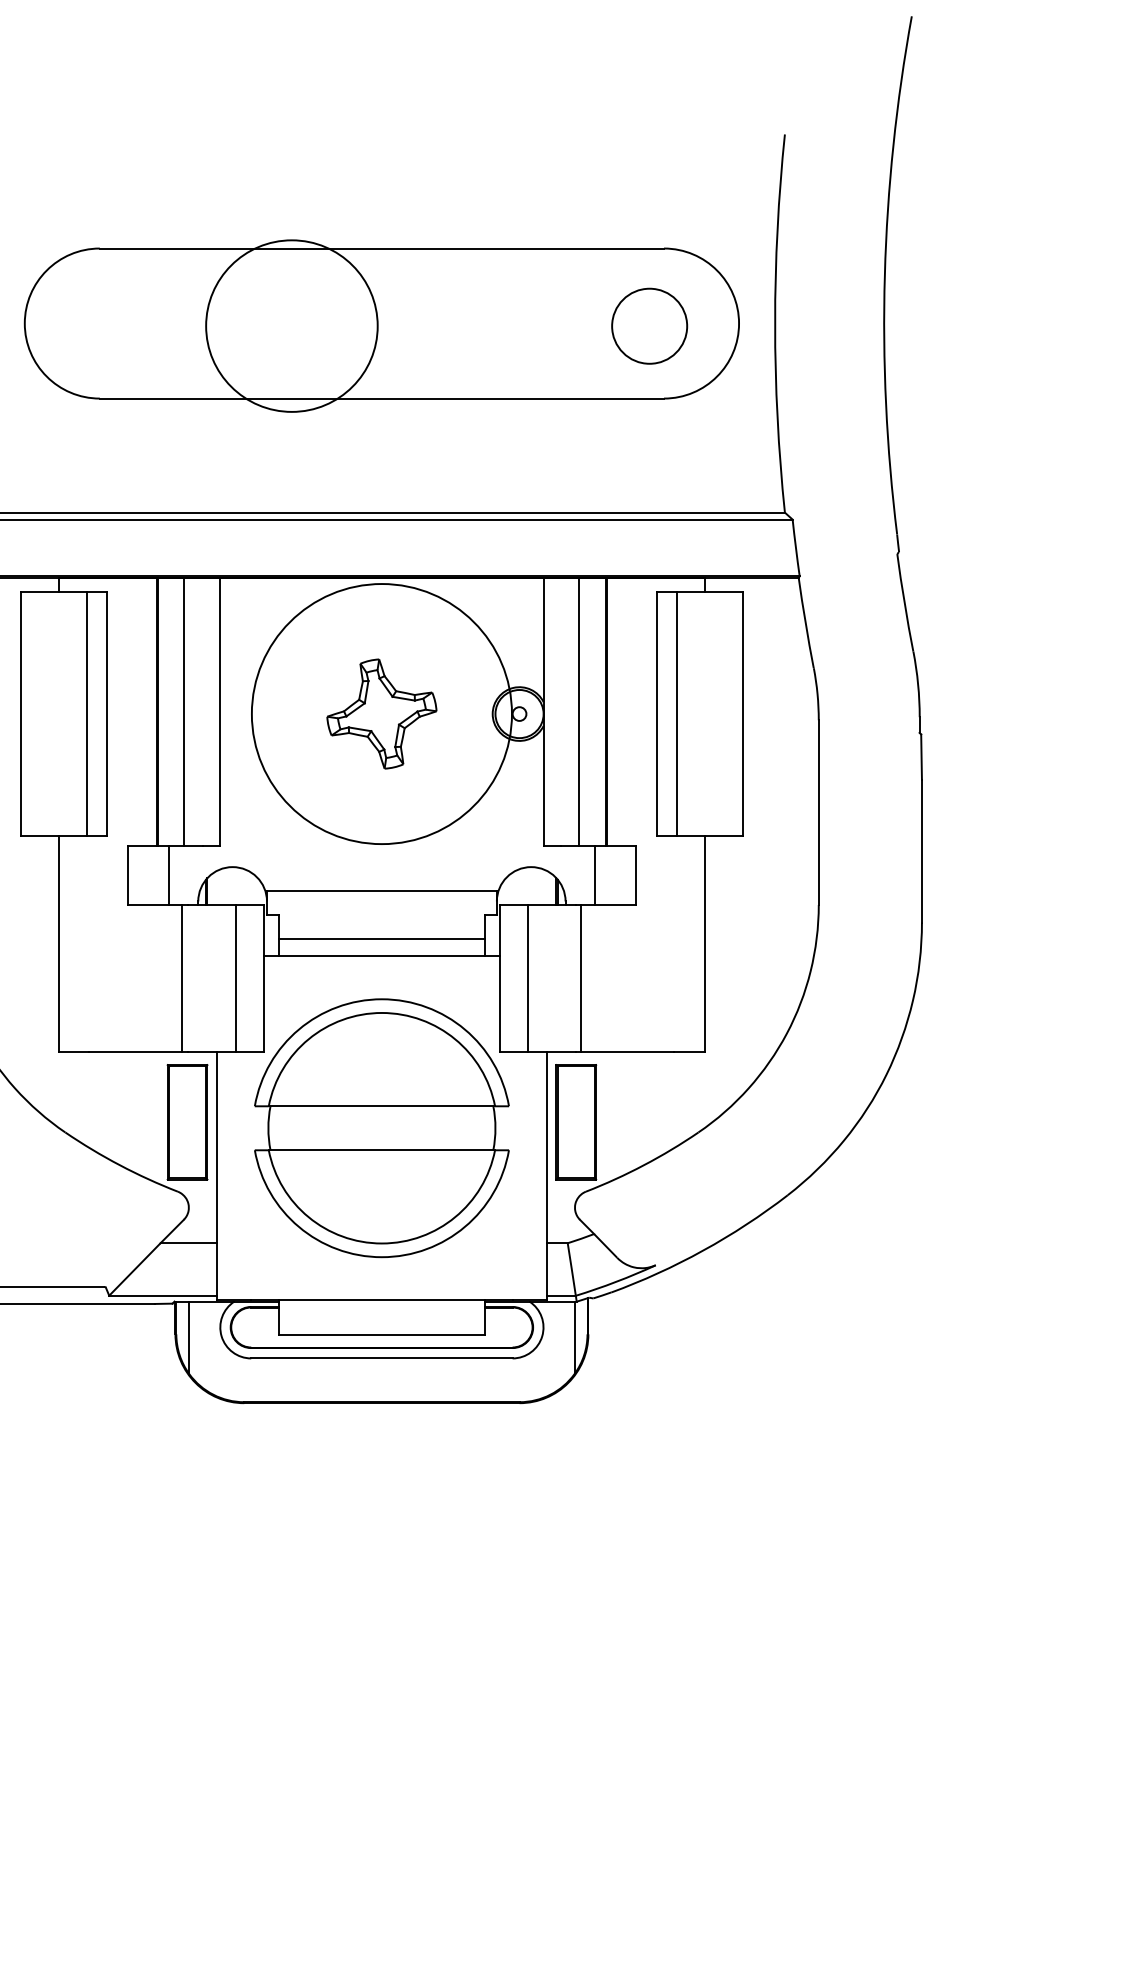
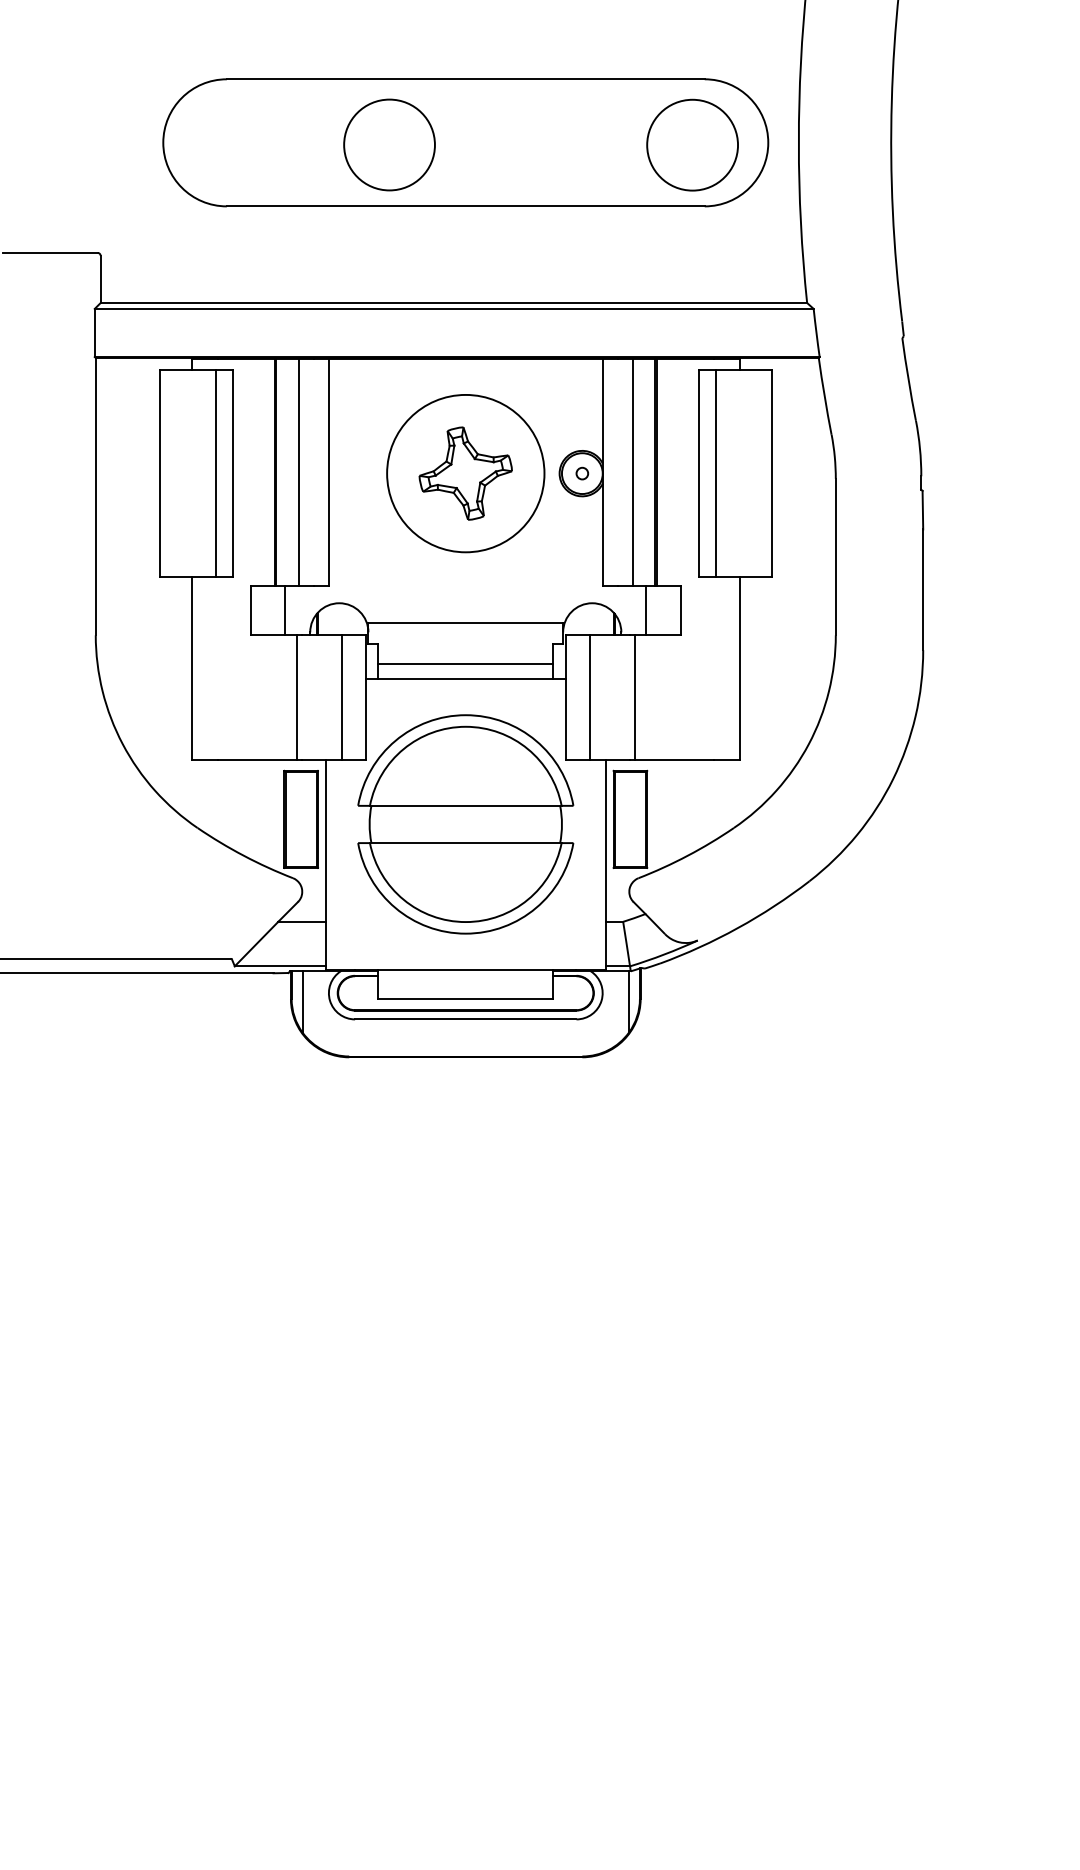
circle: (291, 325) -> (389, 144), size x0.62
circle: (649, 325) -> (692, 144), size x1.43
circle: (381, 713) -> (465, 473), size x0.71

